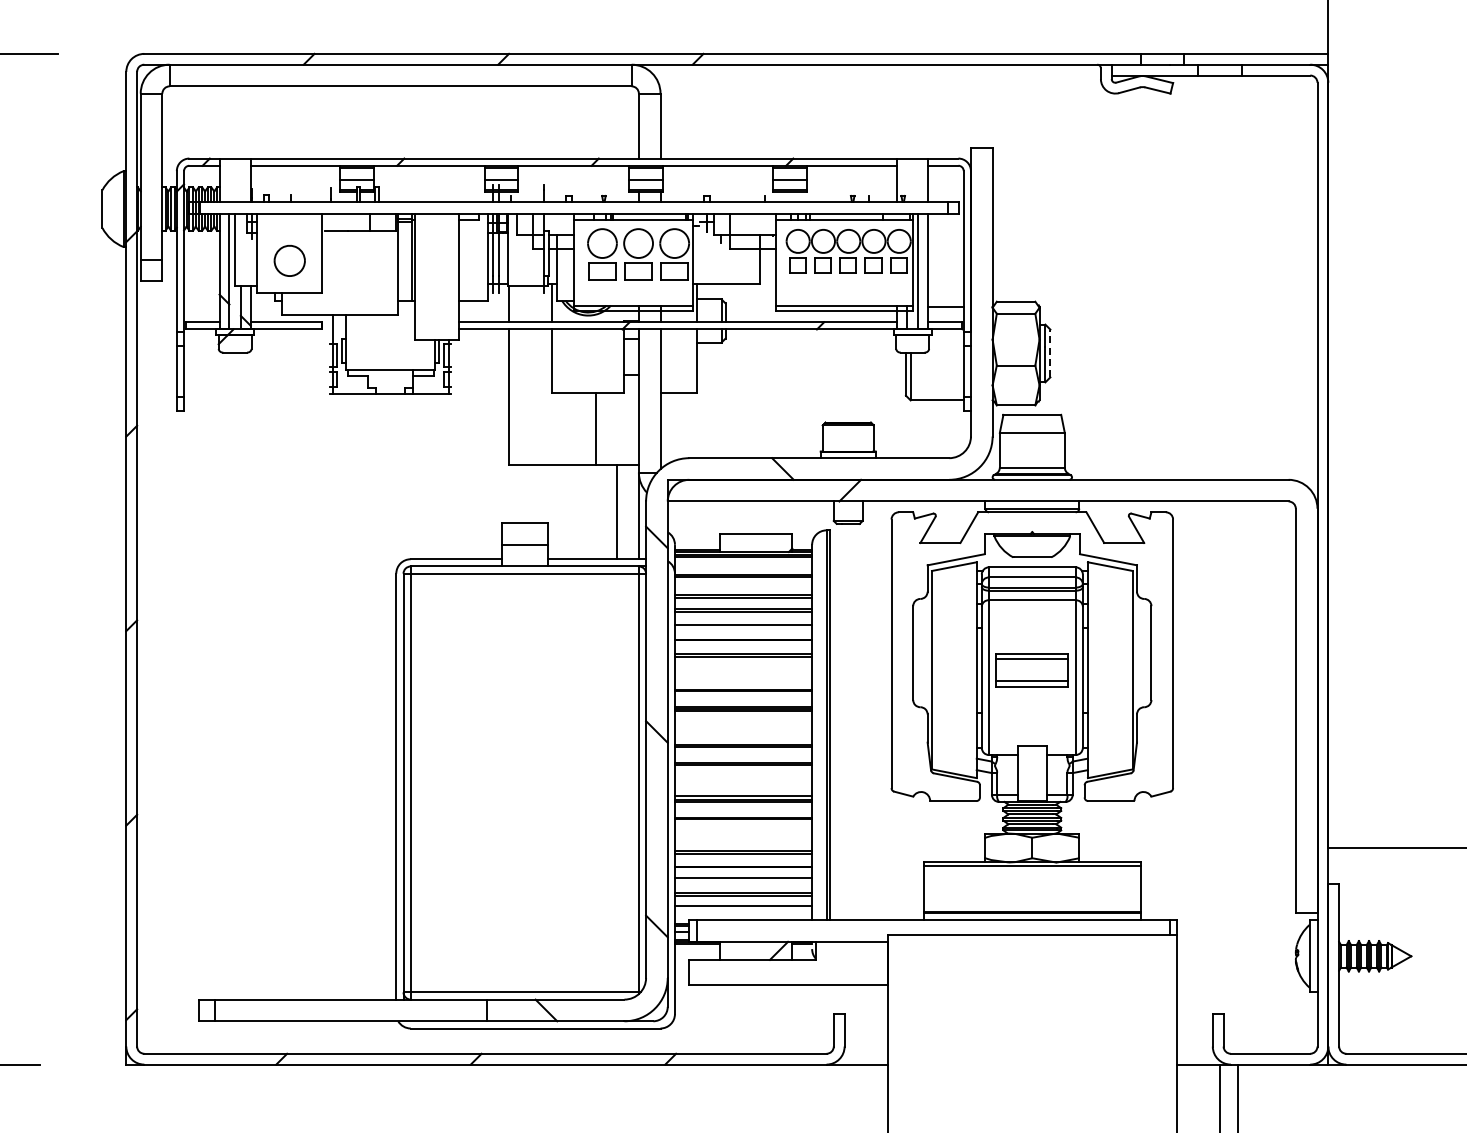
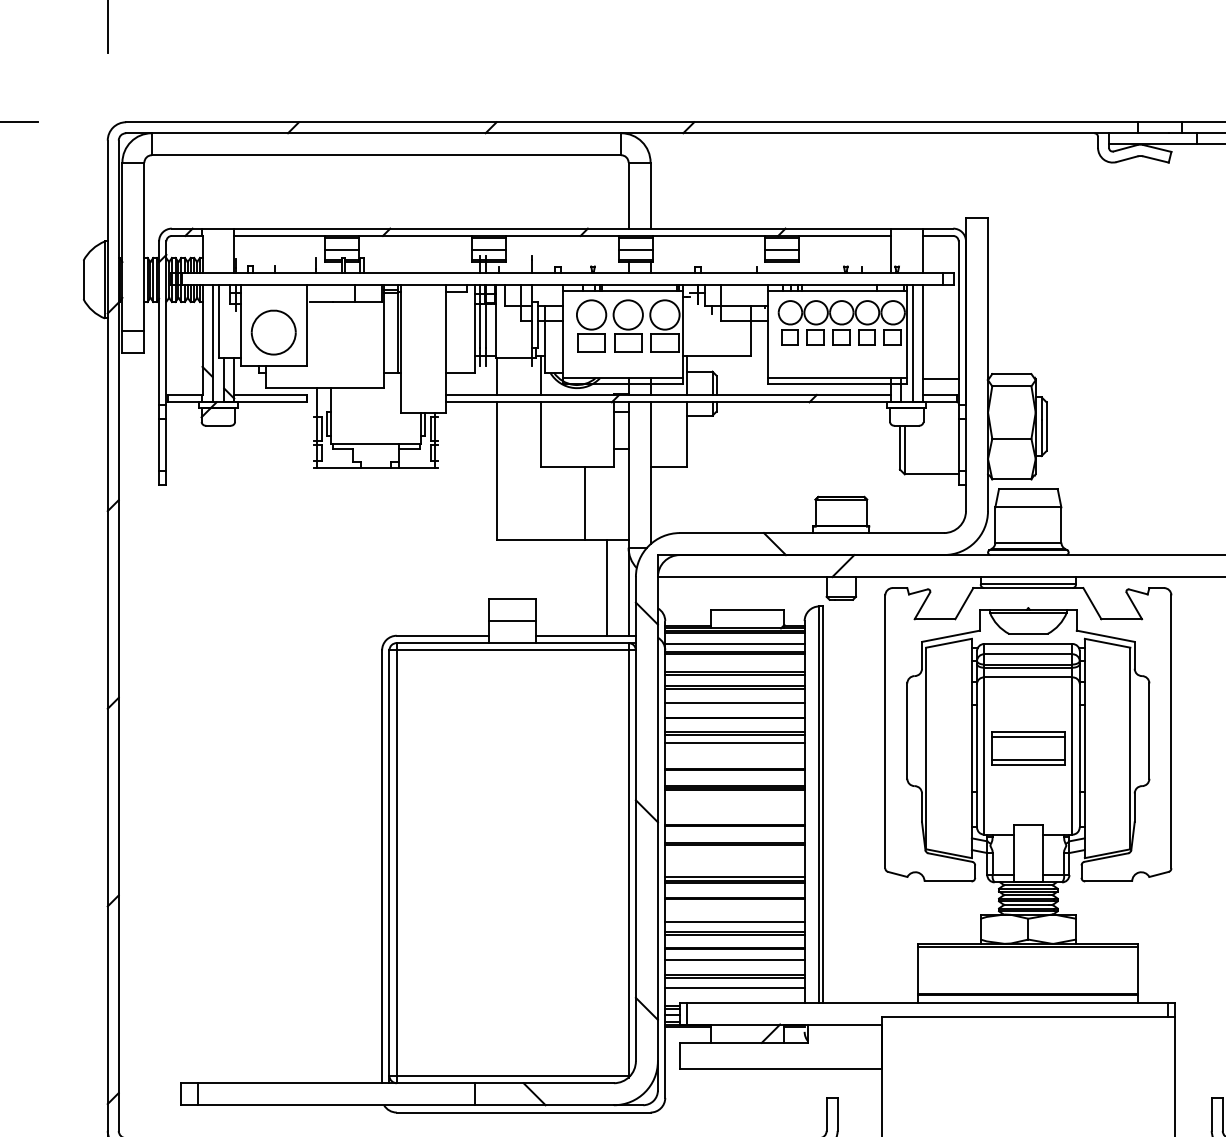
part: (289, 260) -> (273, 332), size x1.43
line: (1050, 353) -> (1046, 426), dashed -> solid
line: (743, 567) -> (734, 644), added
line: (743, 665) -> (734, 743), added
line: (743, 841) -> (734, 922), added

